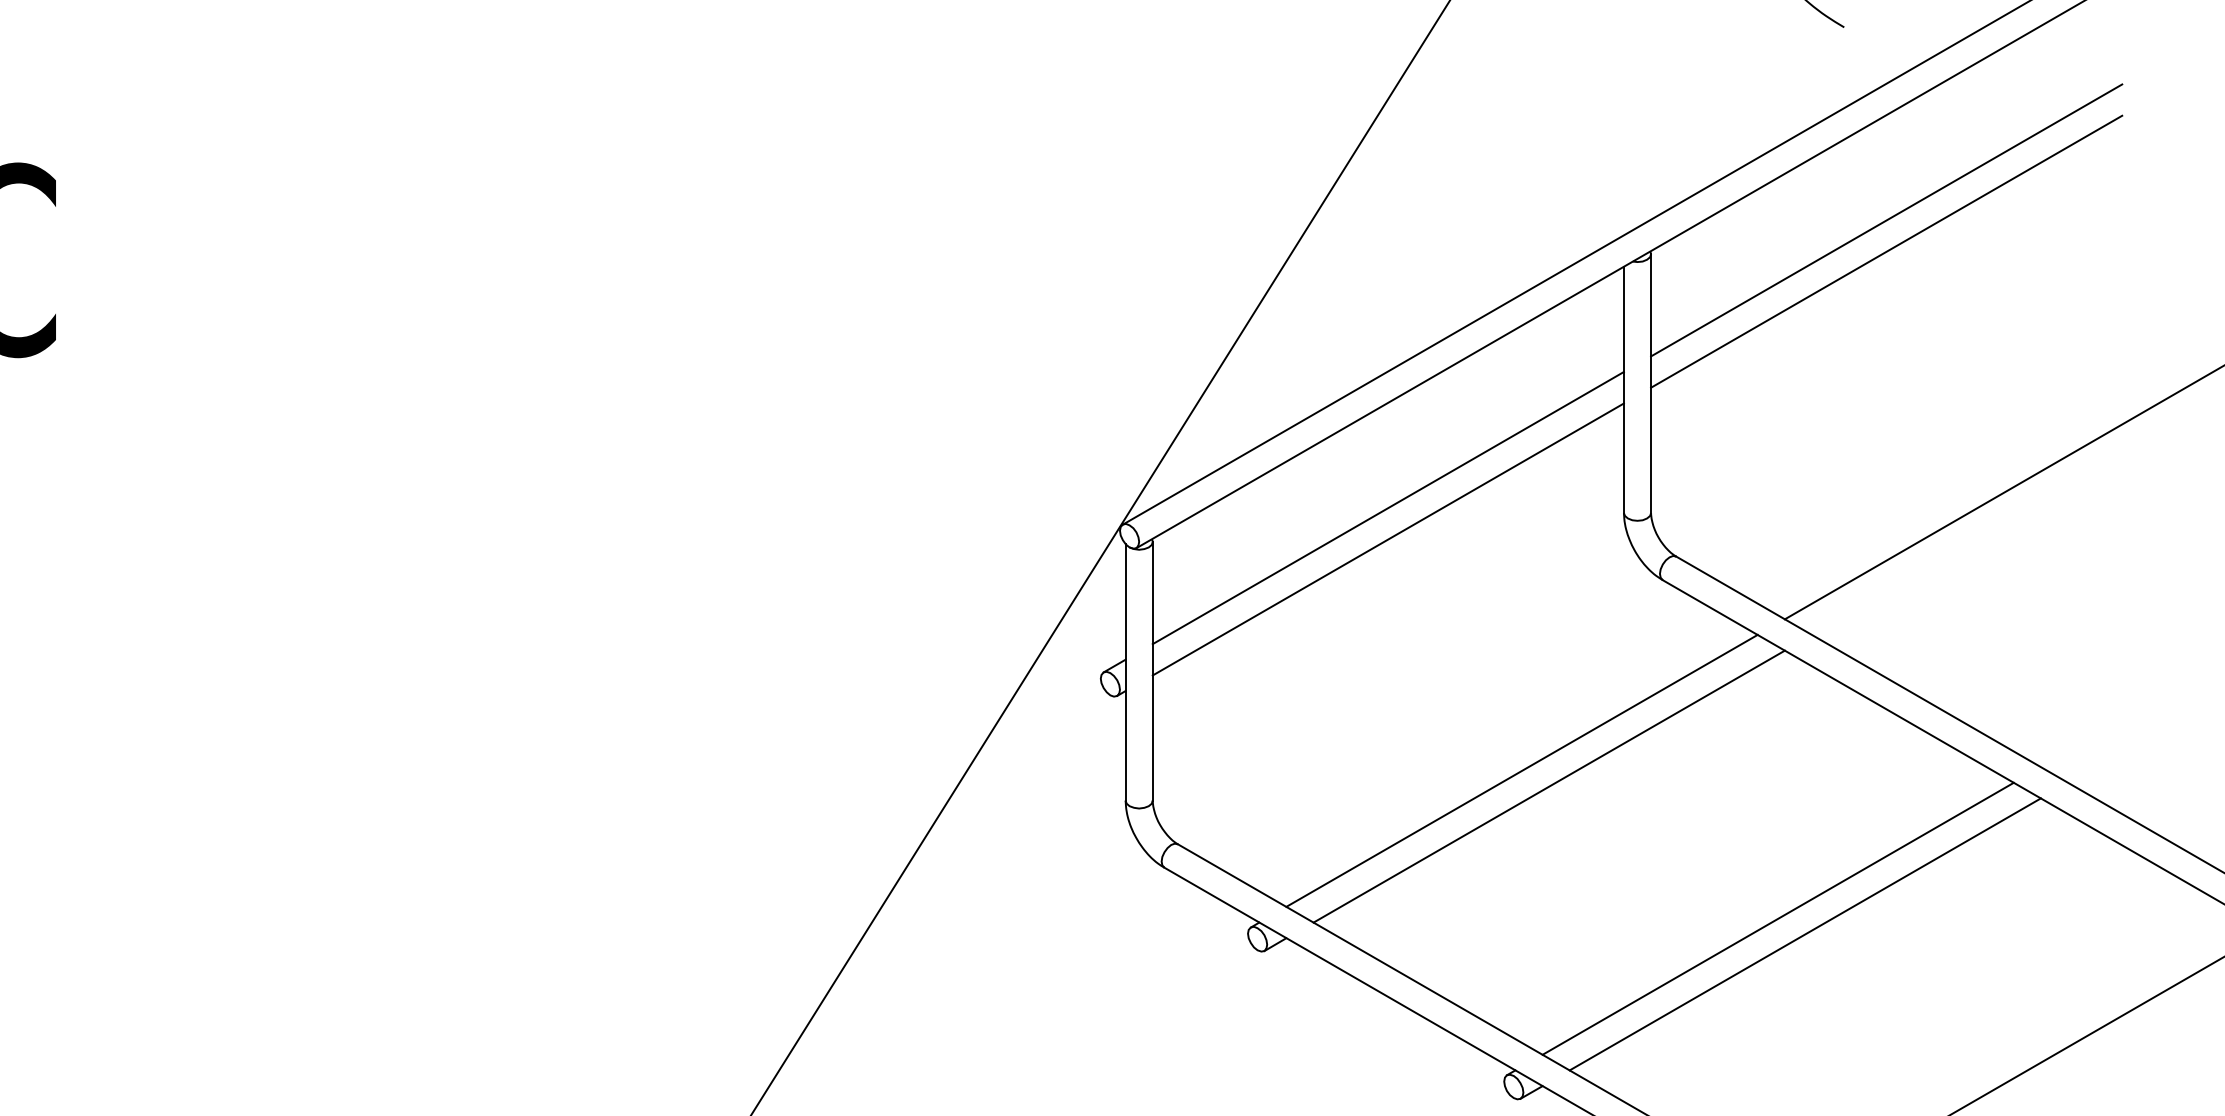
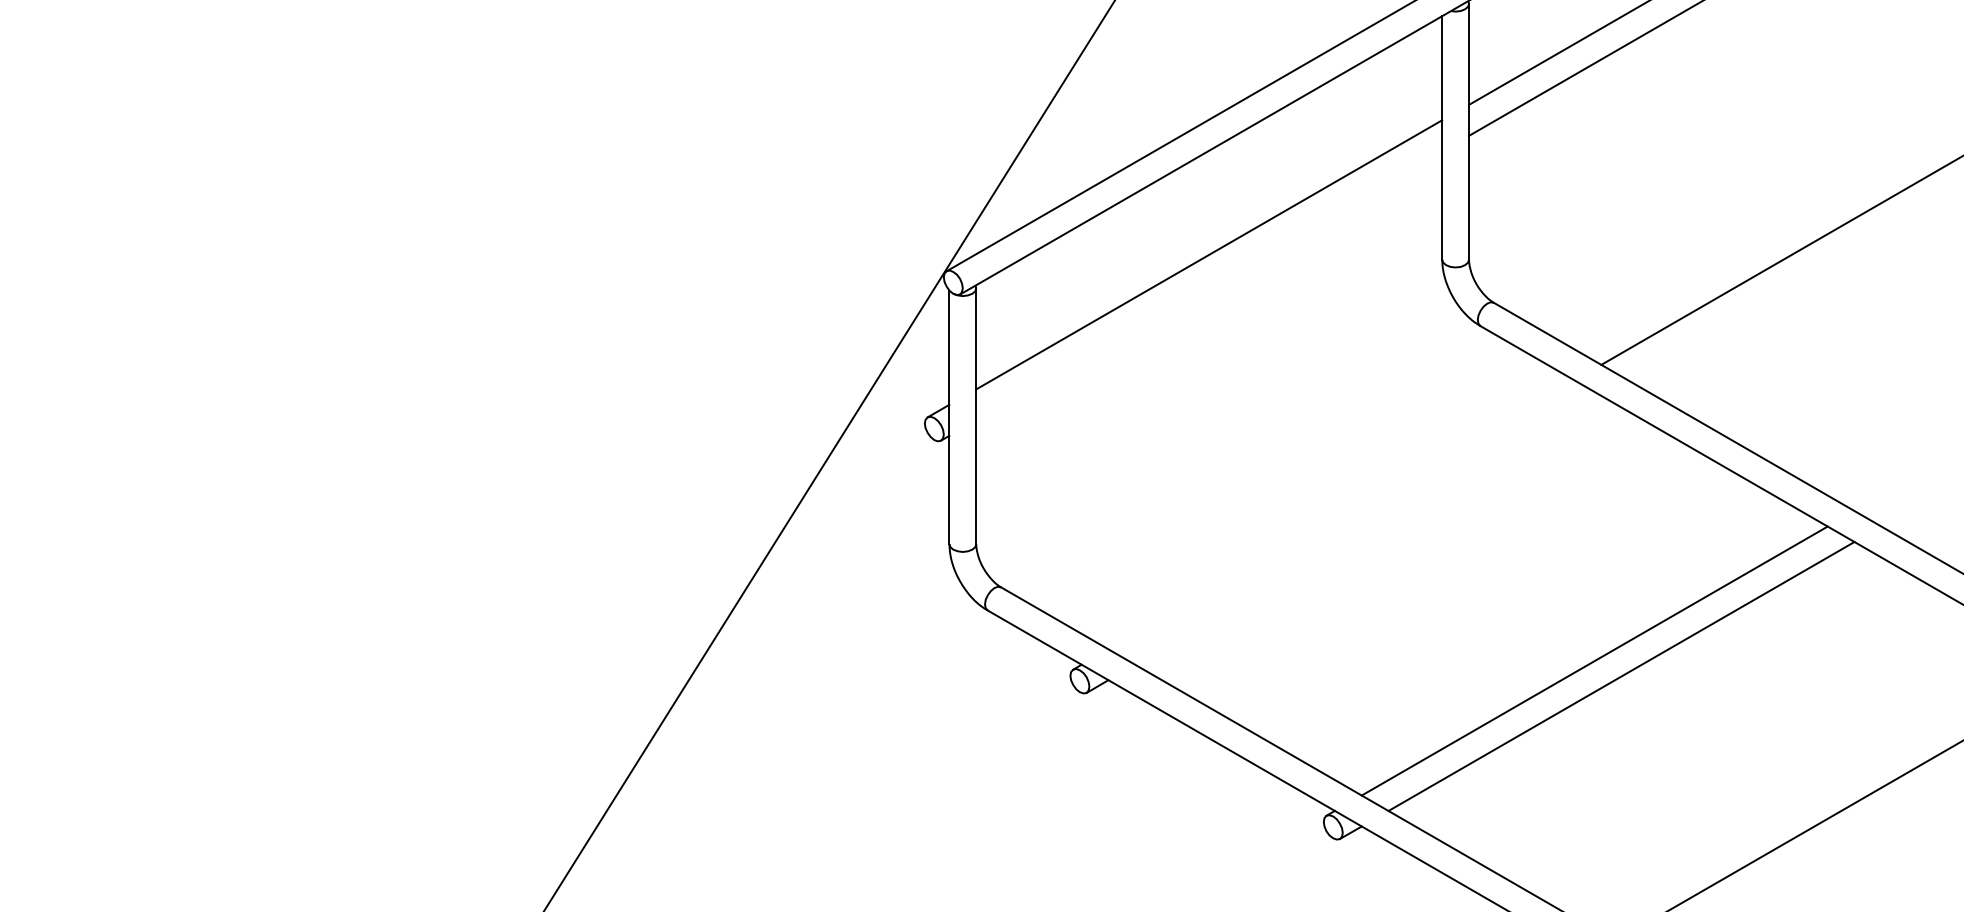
line: (1387, 539) -> (1208, 285), removed
line: (1521, 770) -> (1340, 514), removed
line: (1548, 786) -> (1367, 530), removed

